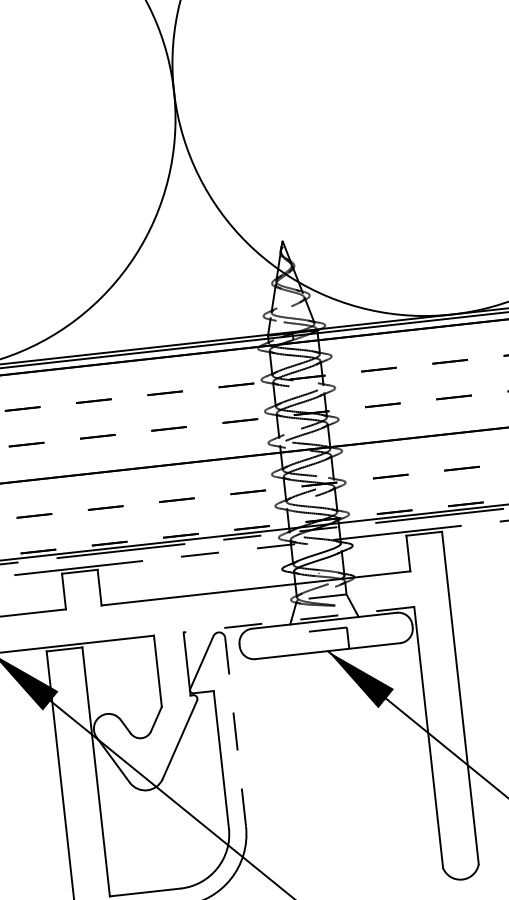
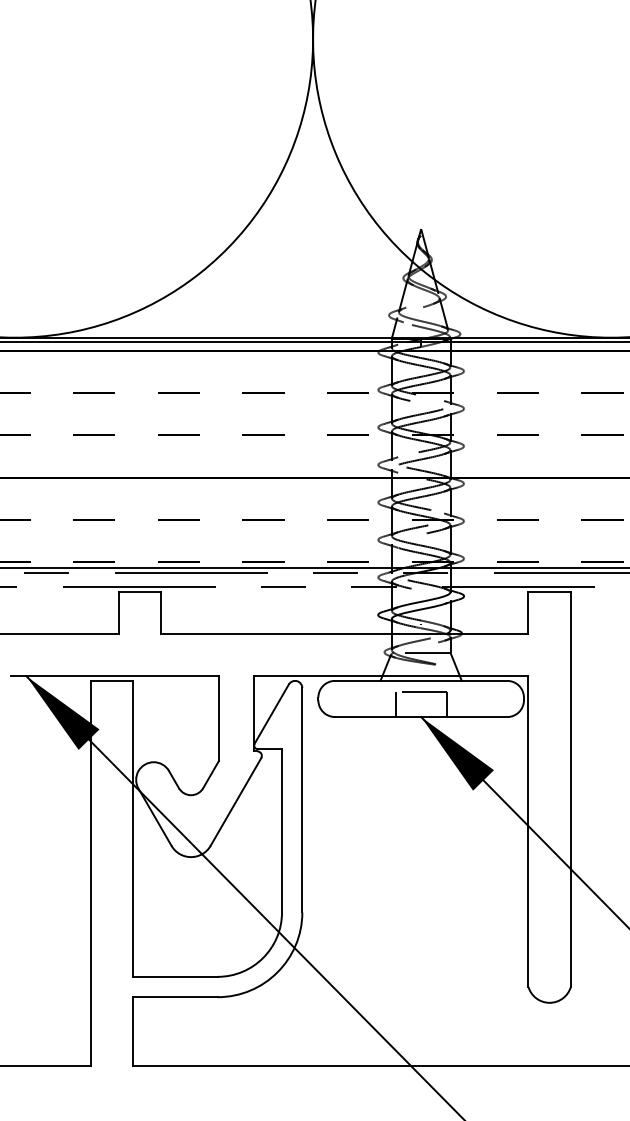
line: (298, 619) -> (390, 676), dashed -> solid
line: (305, 642) -> (395, 704), added
line: (235, 731) -> (302, 799), dashed -> solid

